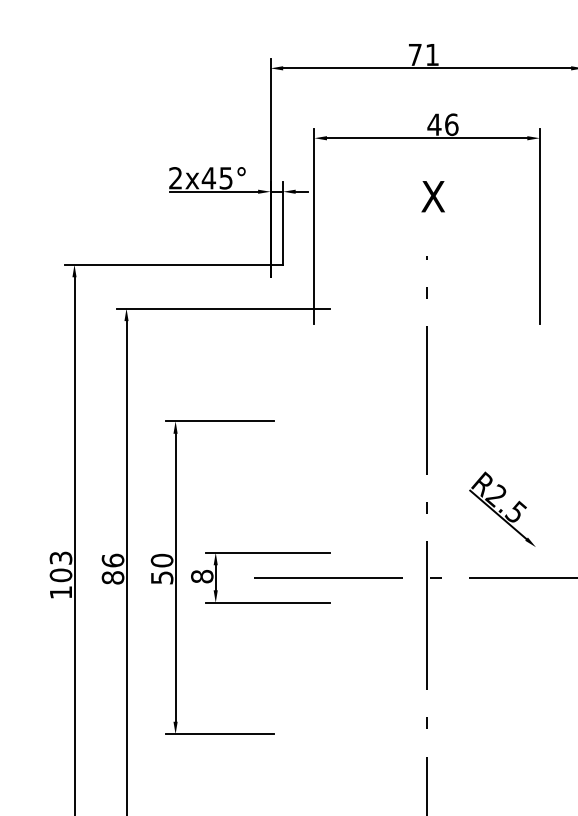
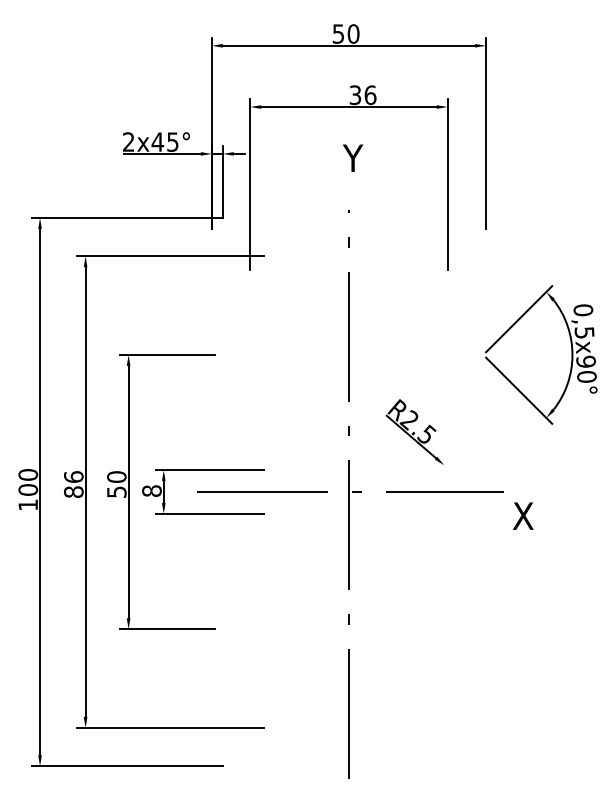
text: (424, 54) -> (346, 33), 71 -> 50
text: (434, 125) -> (355, 95), 46 -> 36
text: (432, 195) -> (353, 157), X -> Y
text: (61, 557) -> (28, 474), 103 -> 100

